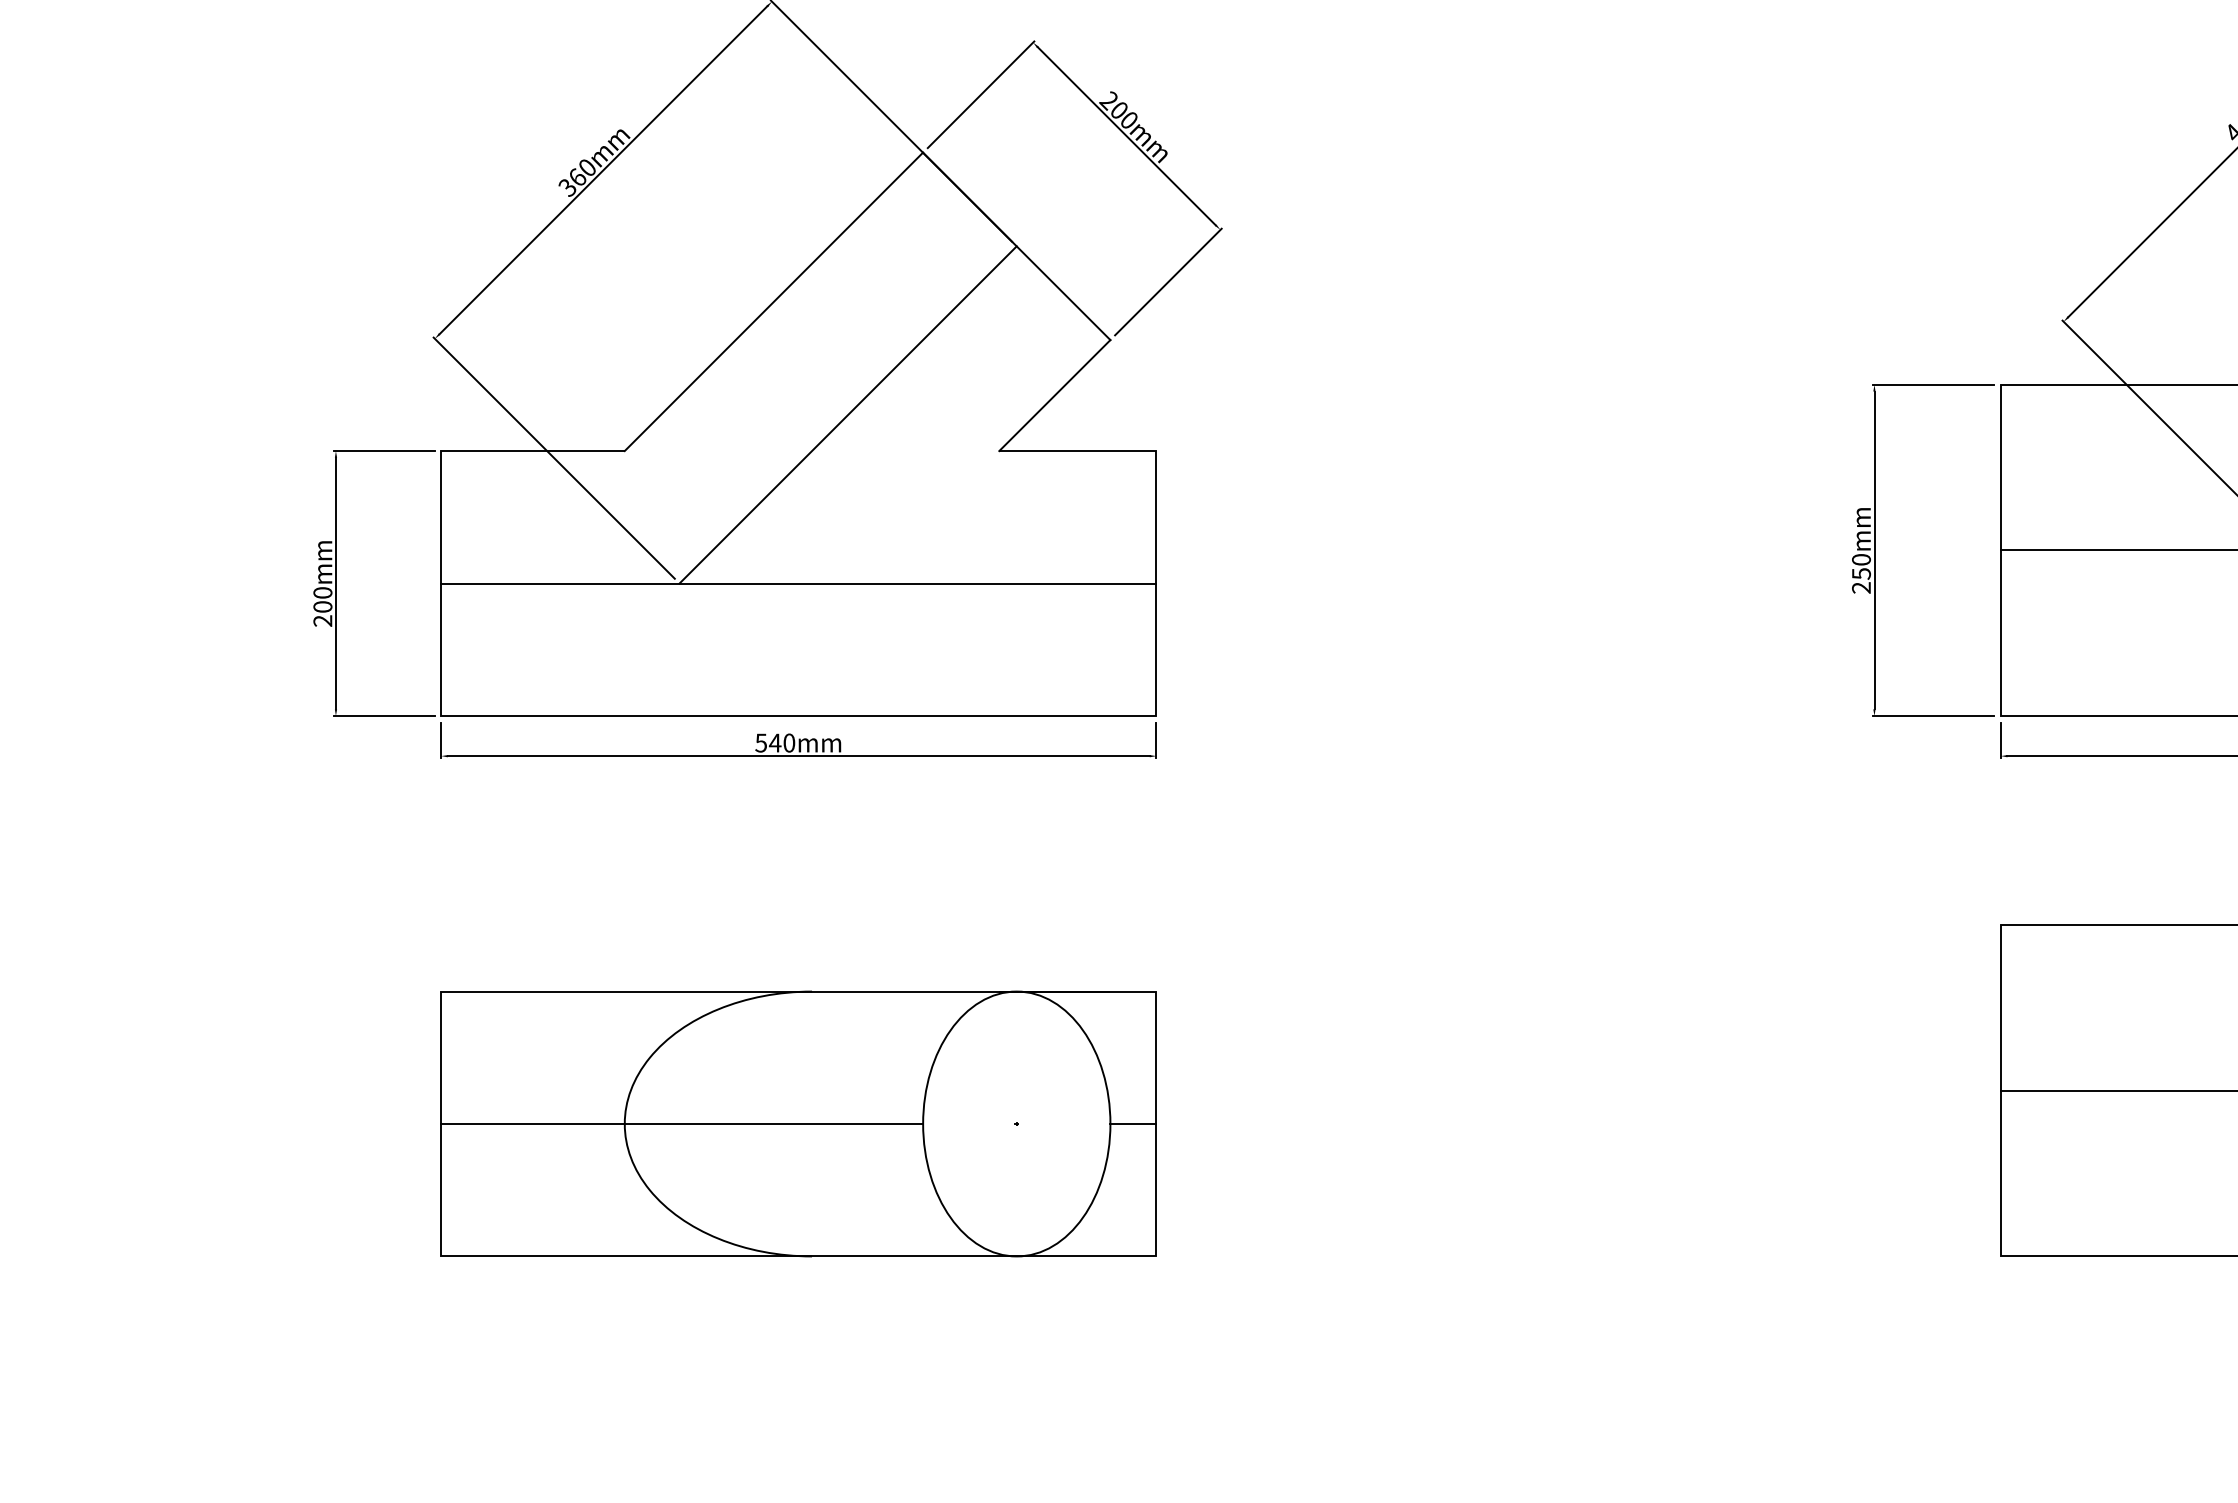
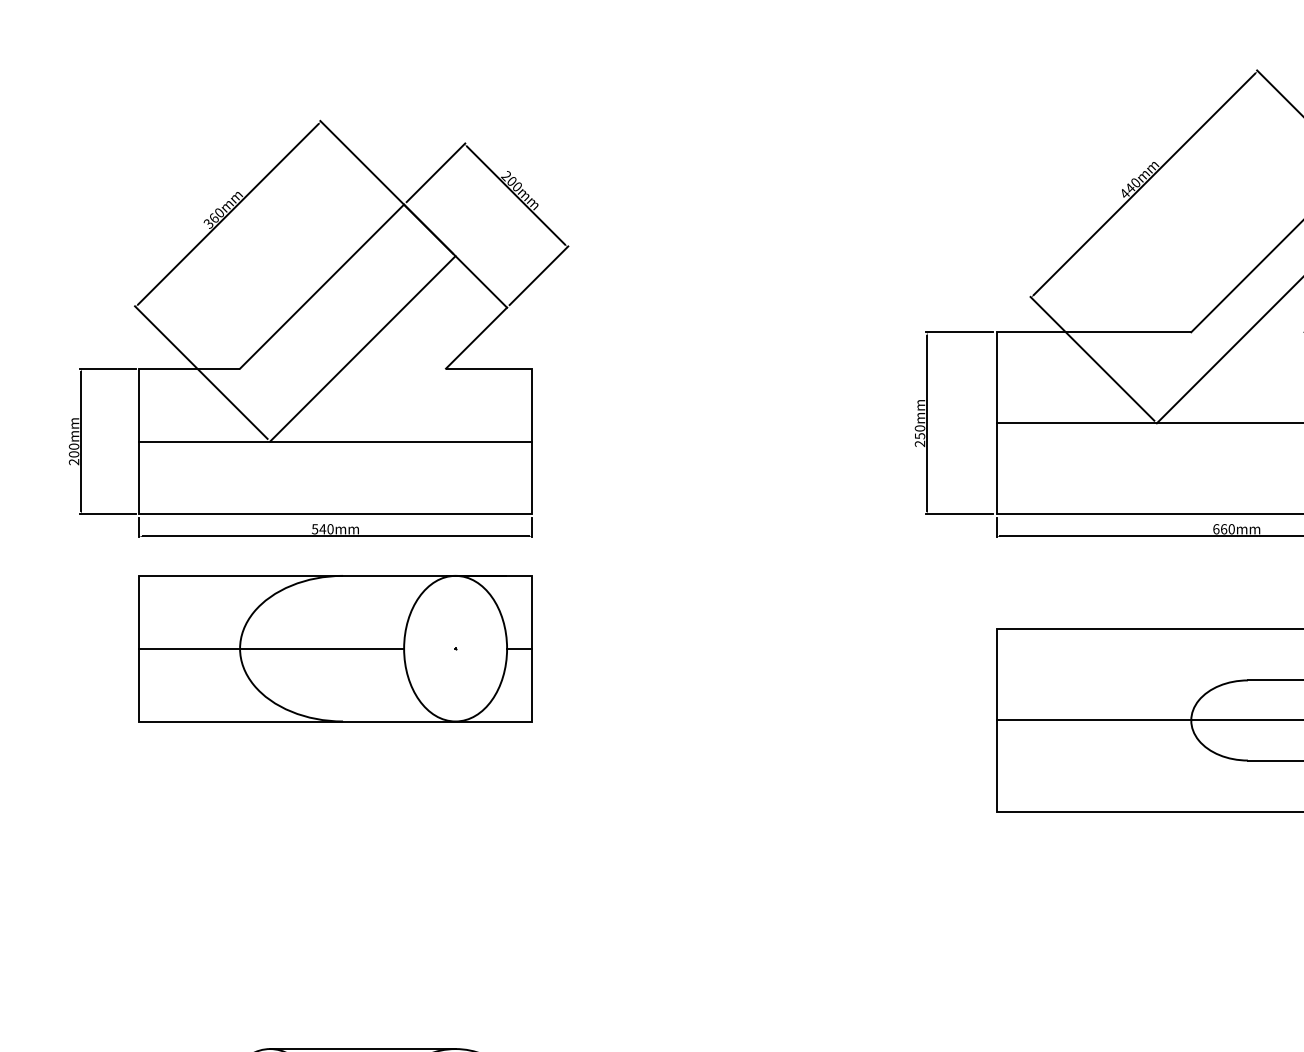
part: (798, 1123) -> (335, 648), moved

